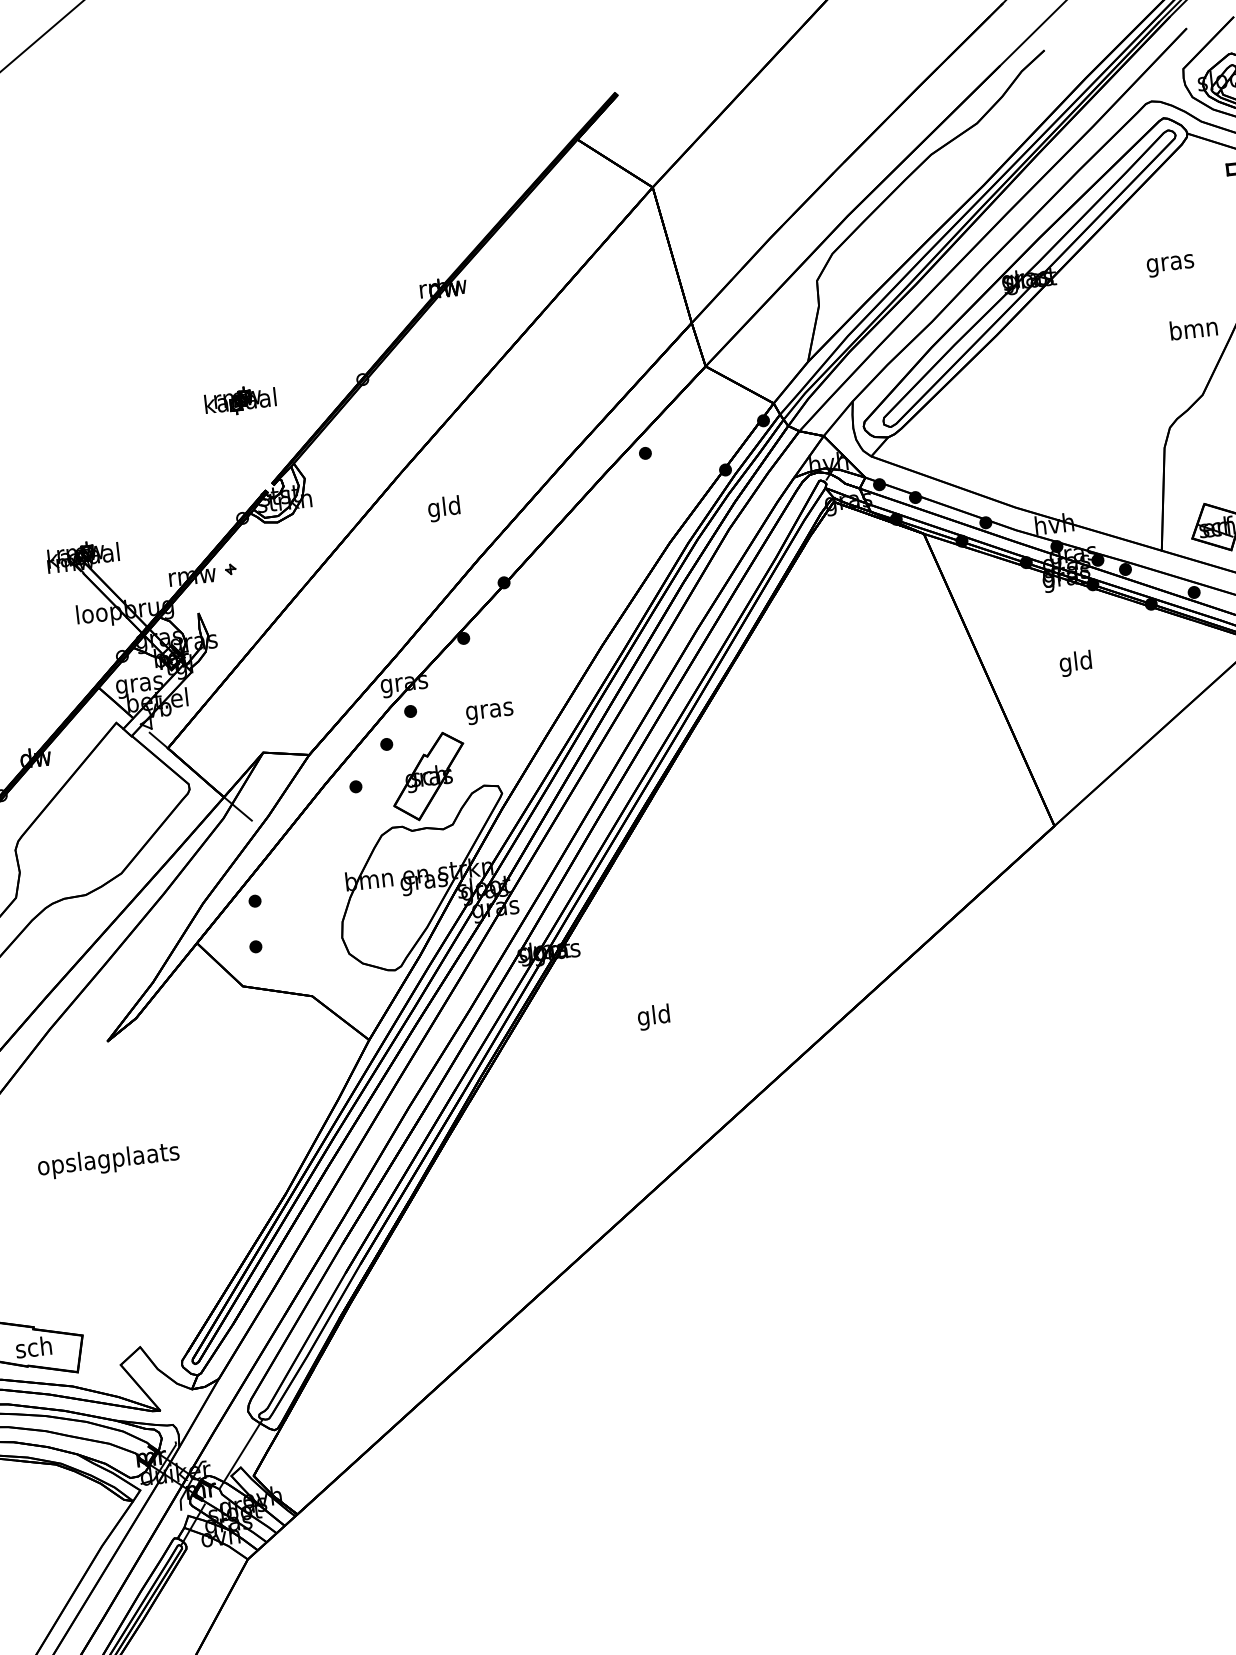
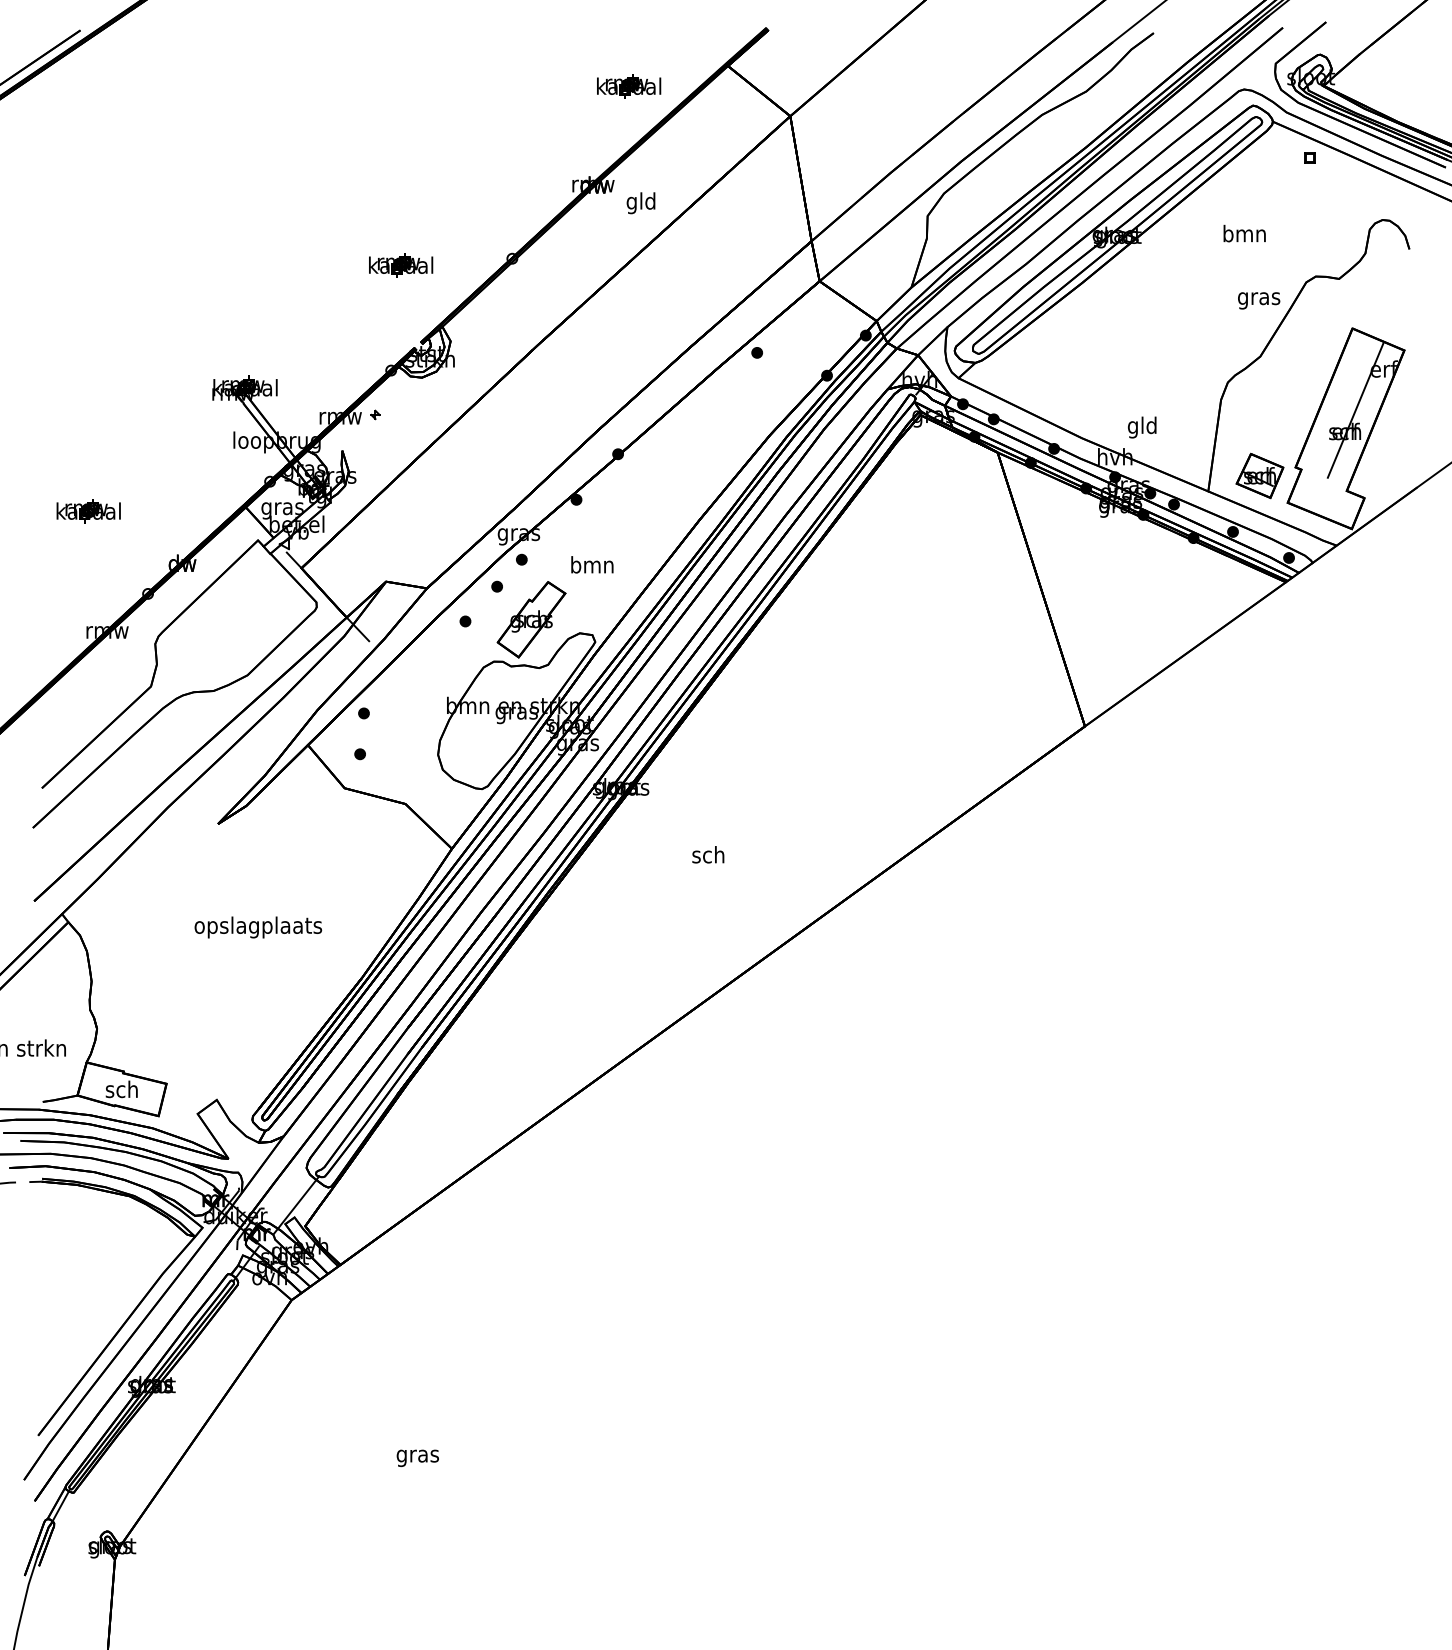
part: (471, 174) -> (629, 86), added
text: (1170, 263) -> (1244, 235), gras -> bmn
text: (1194, 330) -> (1259, 298), bmn -> gras
text: (443, 509) -> (640, 203), moved
text: (1076, 663) -> (1142, 427), moved
text: (489, 710) -> (592, 566), gras -> bmn
text: (654, 1016) -> (708, 856), gld -> sch
text: (108, 1160) -> (258, 927), moved

